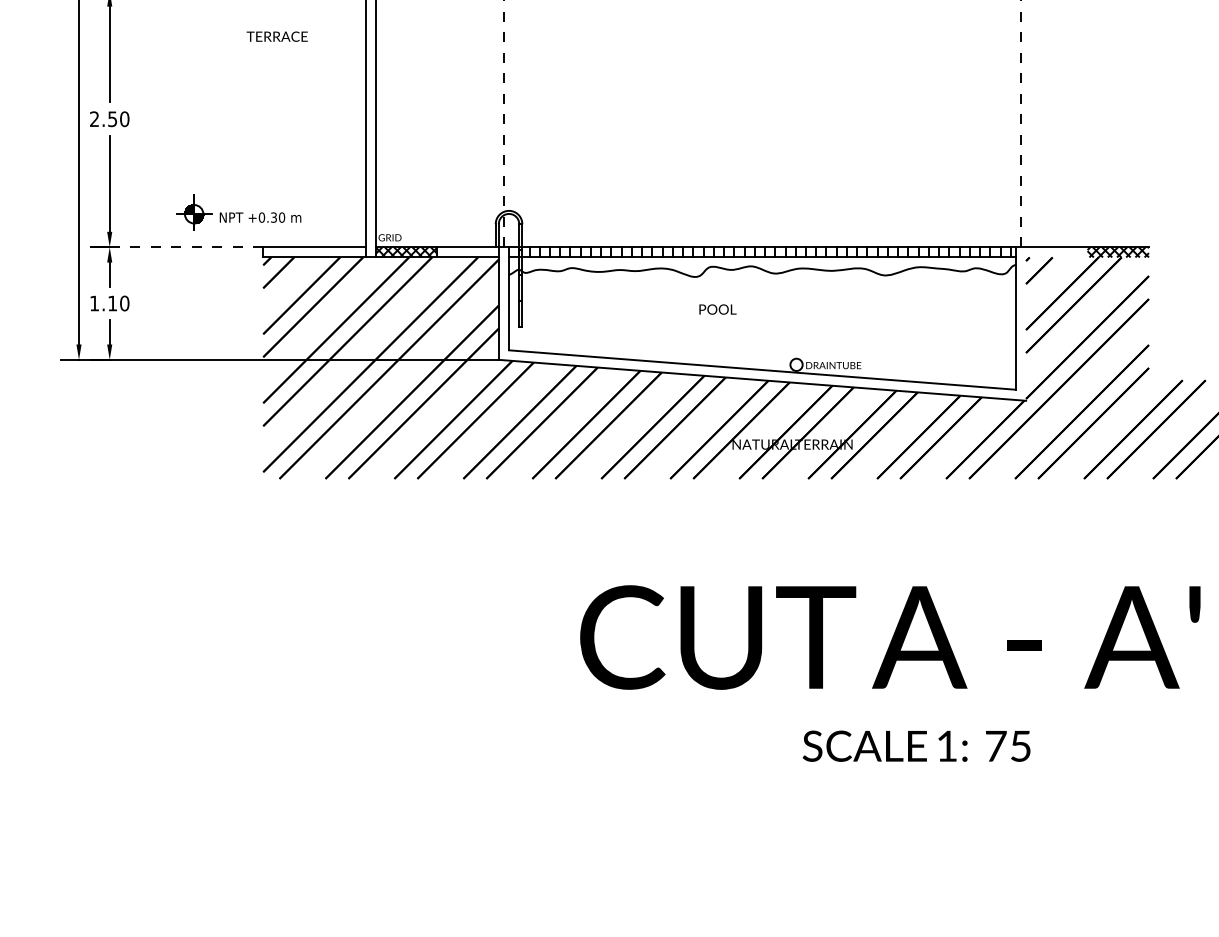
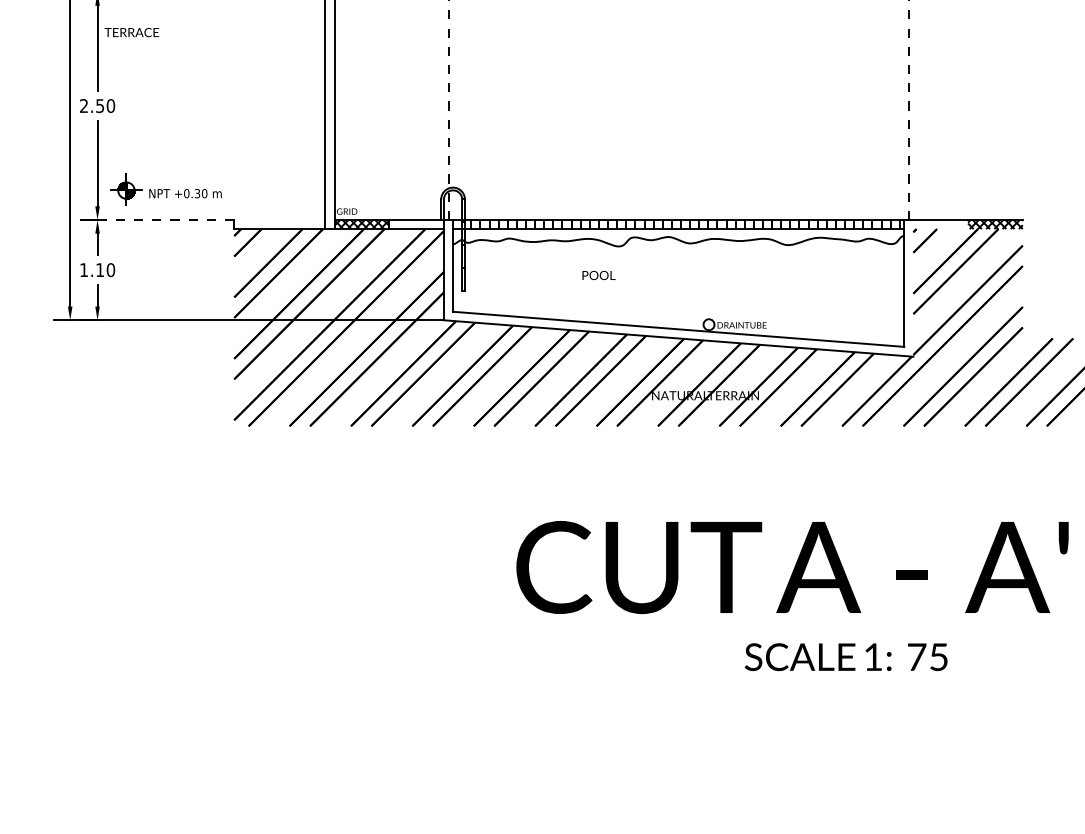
text: (276, 36) -> (131, 32), moved
part: (238, 212) -> (165, 189), moved
line: (314, 247) -> (279, 220), removed
text: (717, 309) -> (598, 275), moved
text: (916, 745) -> (846, 656), moved

